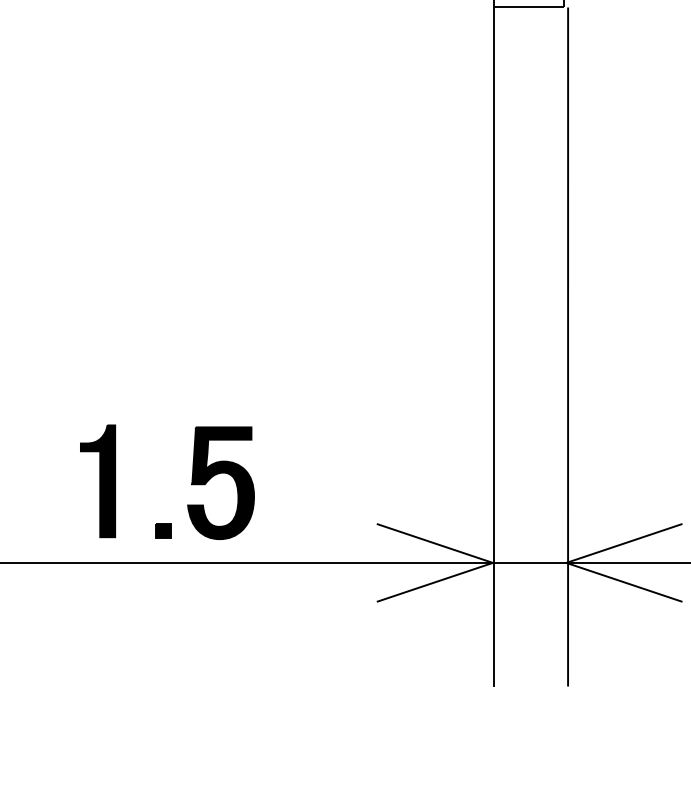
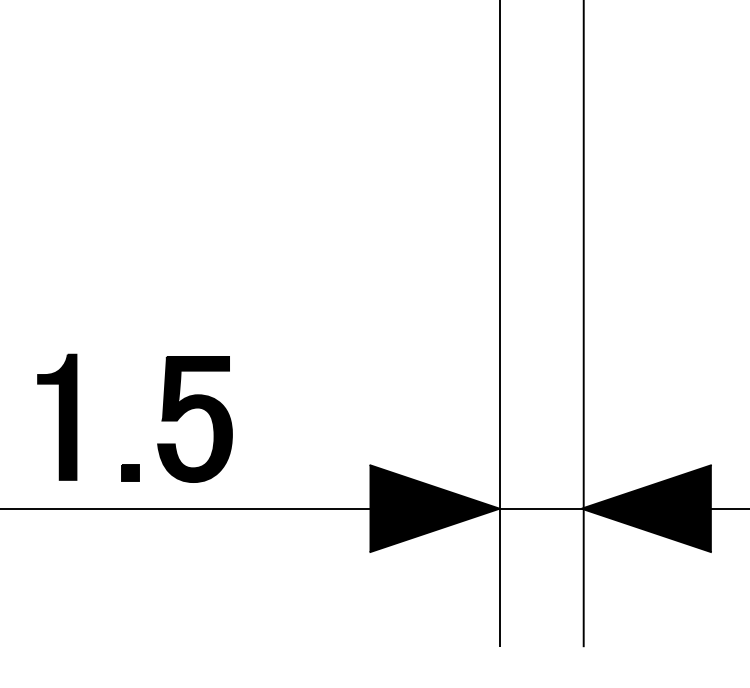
fill: (434, 562) -> (434, 508), added
fill: (624, 562) -> (646, 508), added

